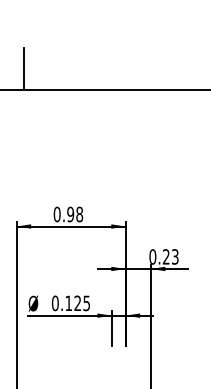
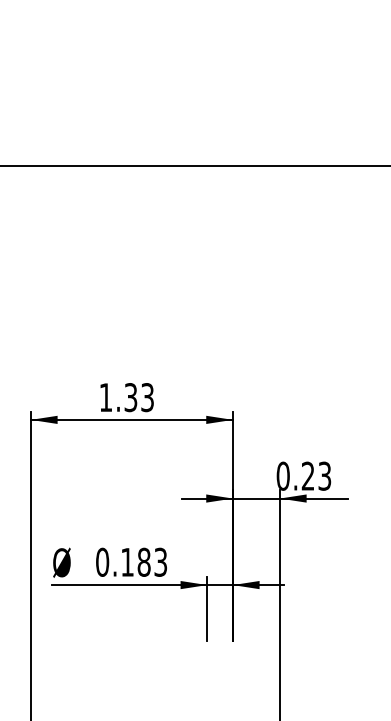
line: (23, 68) -> (43, 126), removed
text: (68, 214) -> (126, 397), 0.98 -> 1.33
text: (82, 303) -> (152, 562), 0.125 -> 0.183

